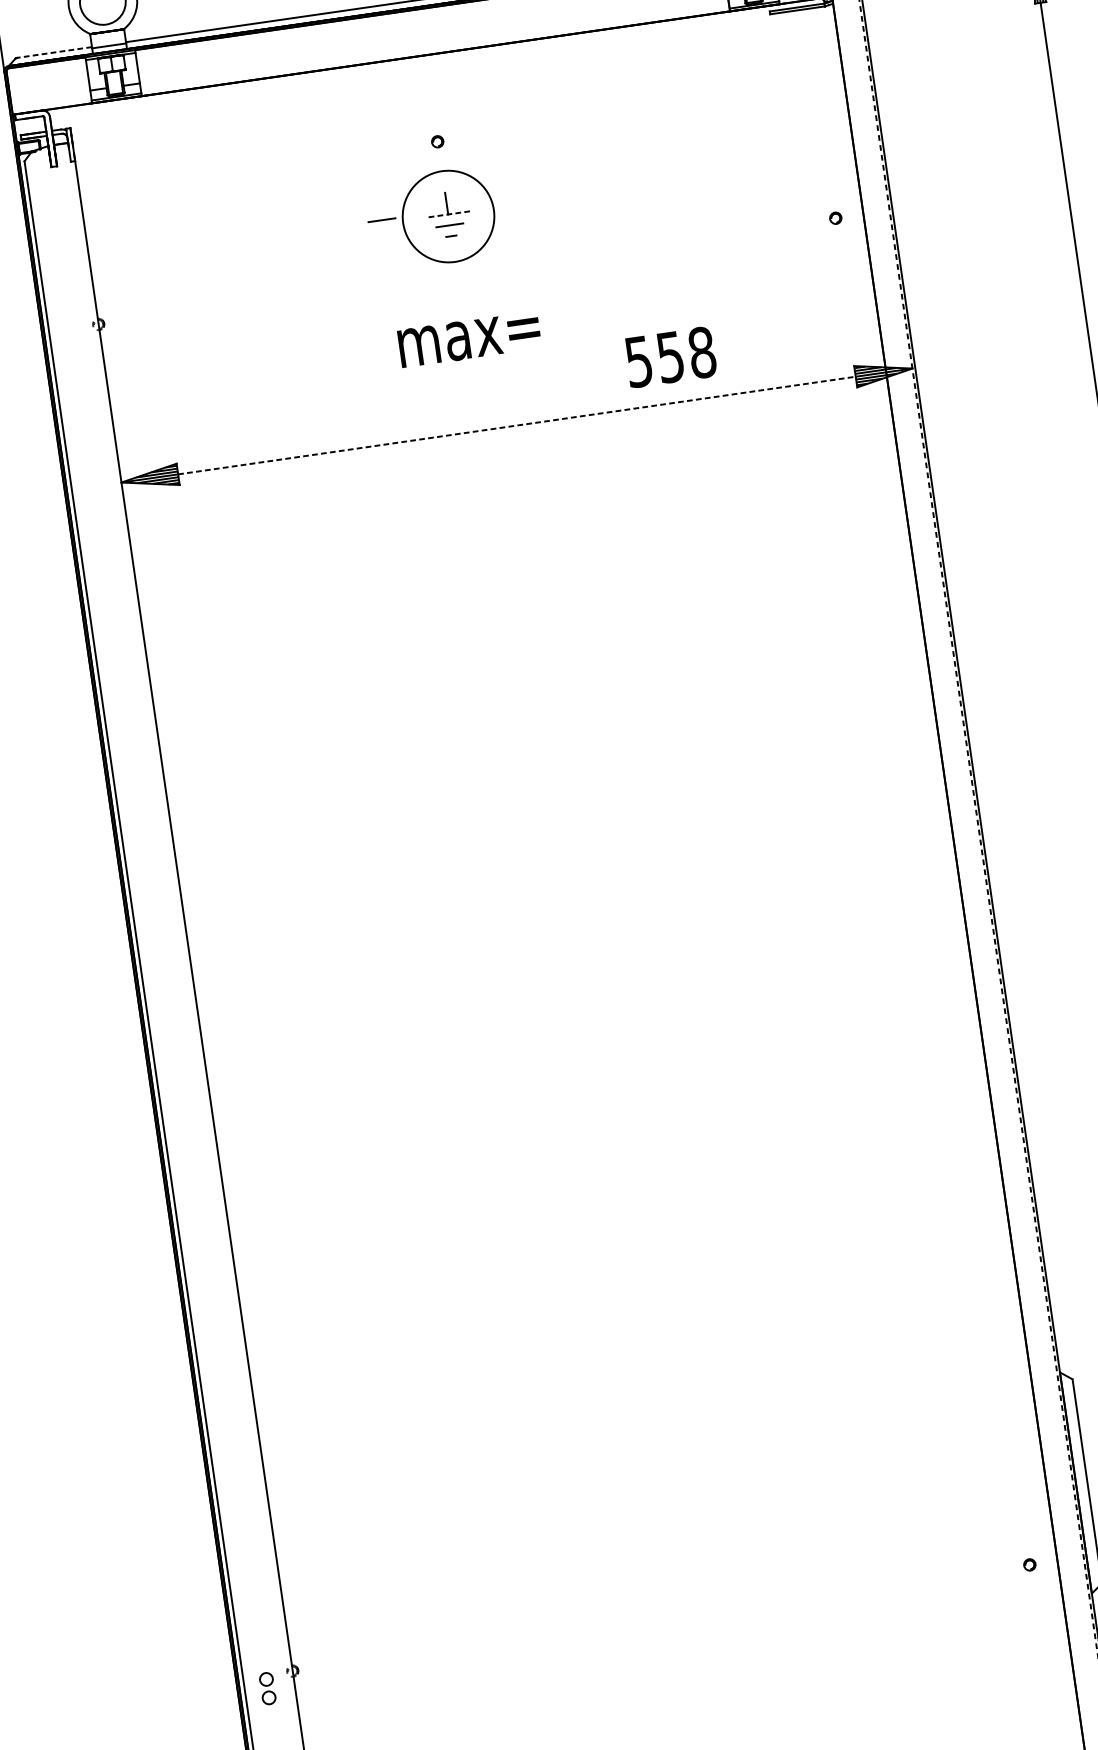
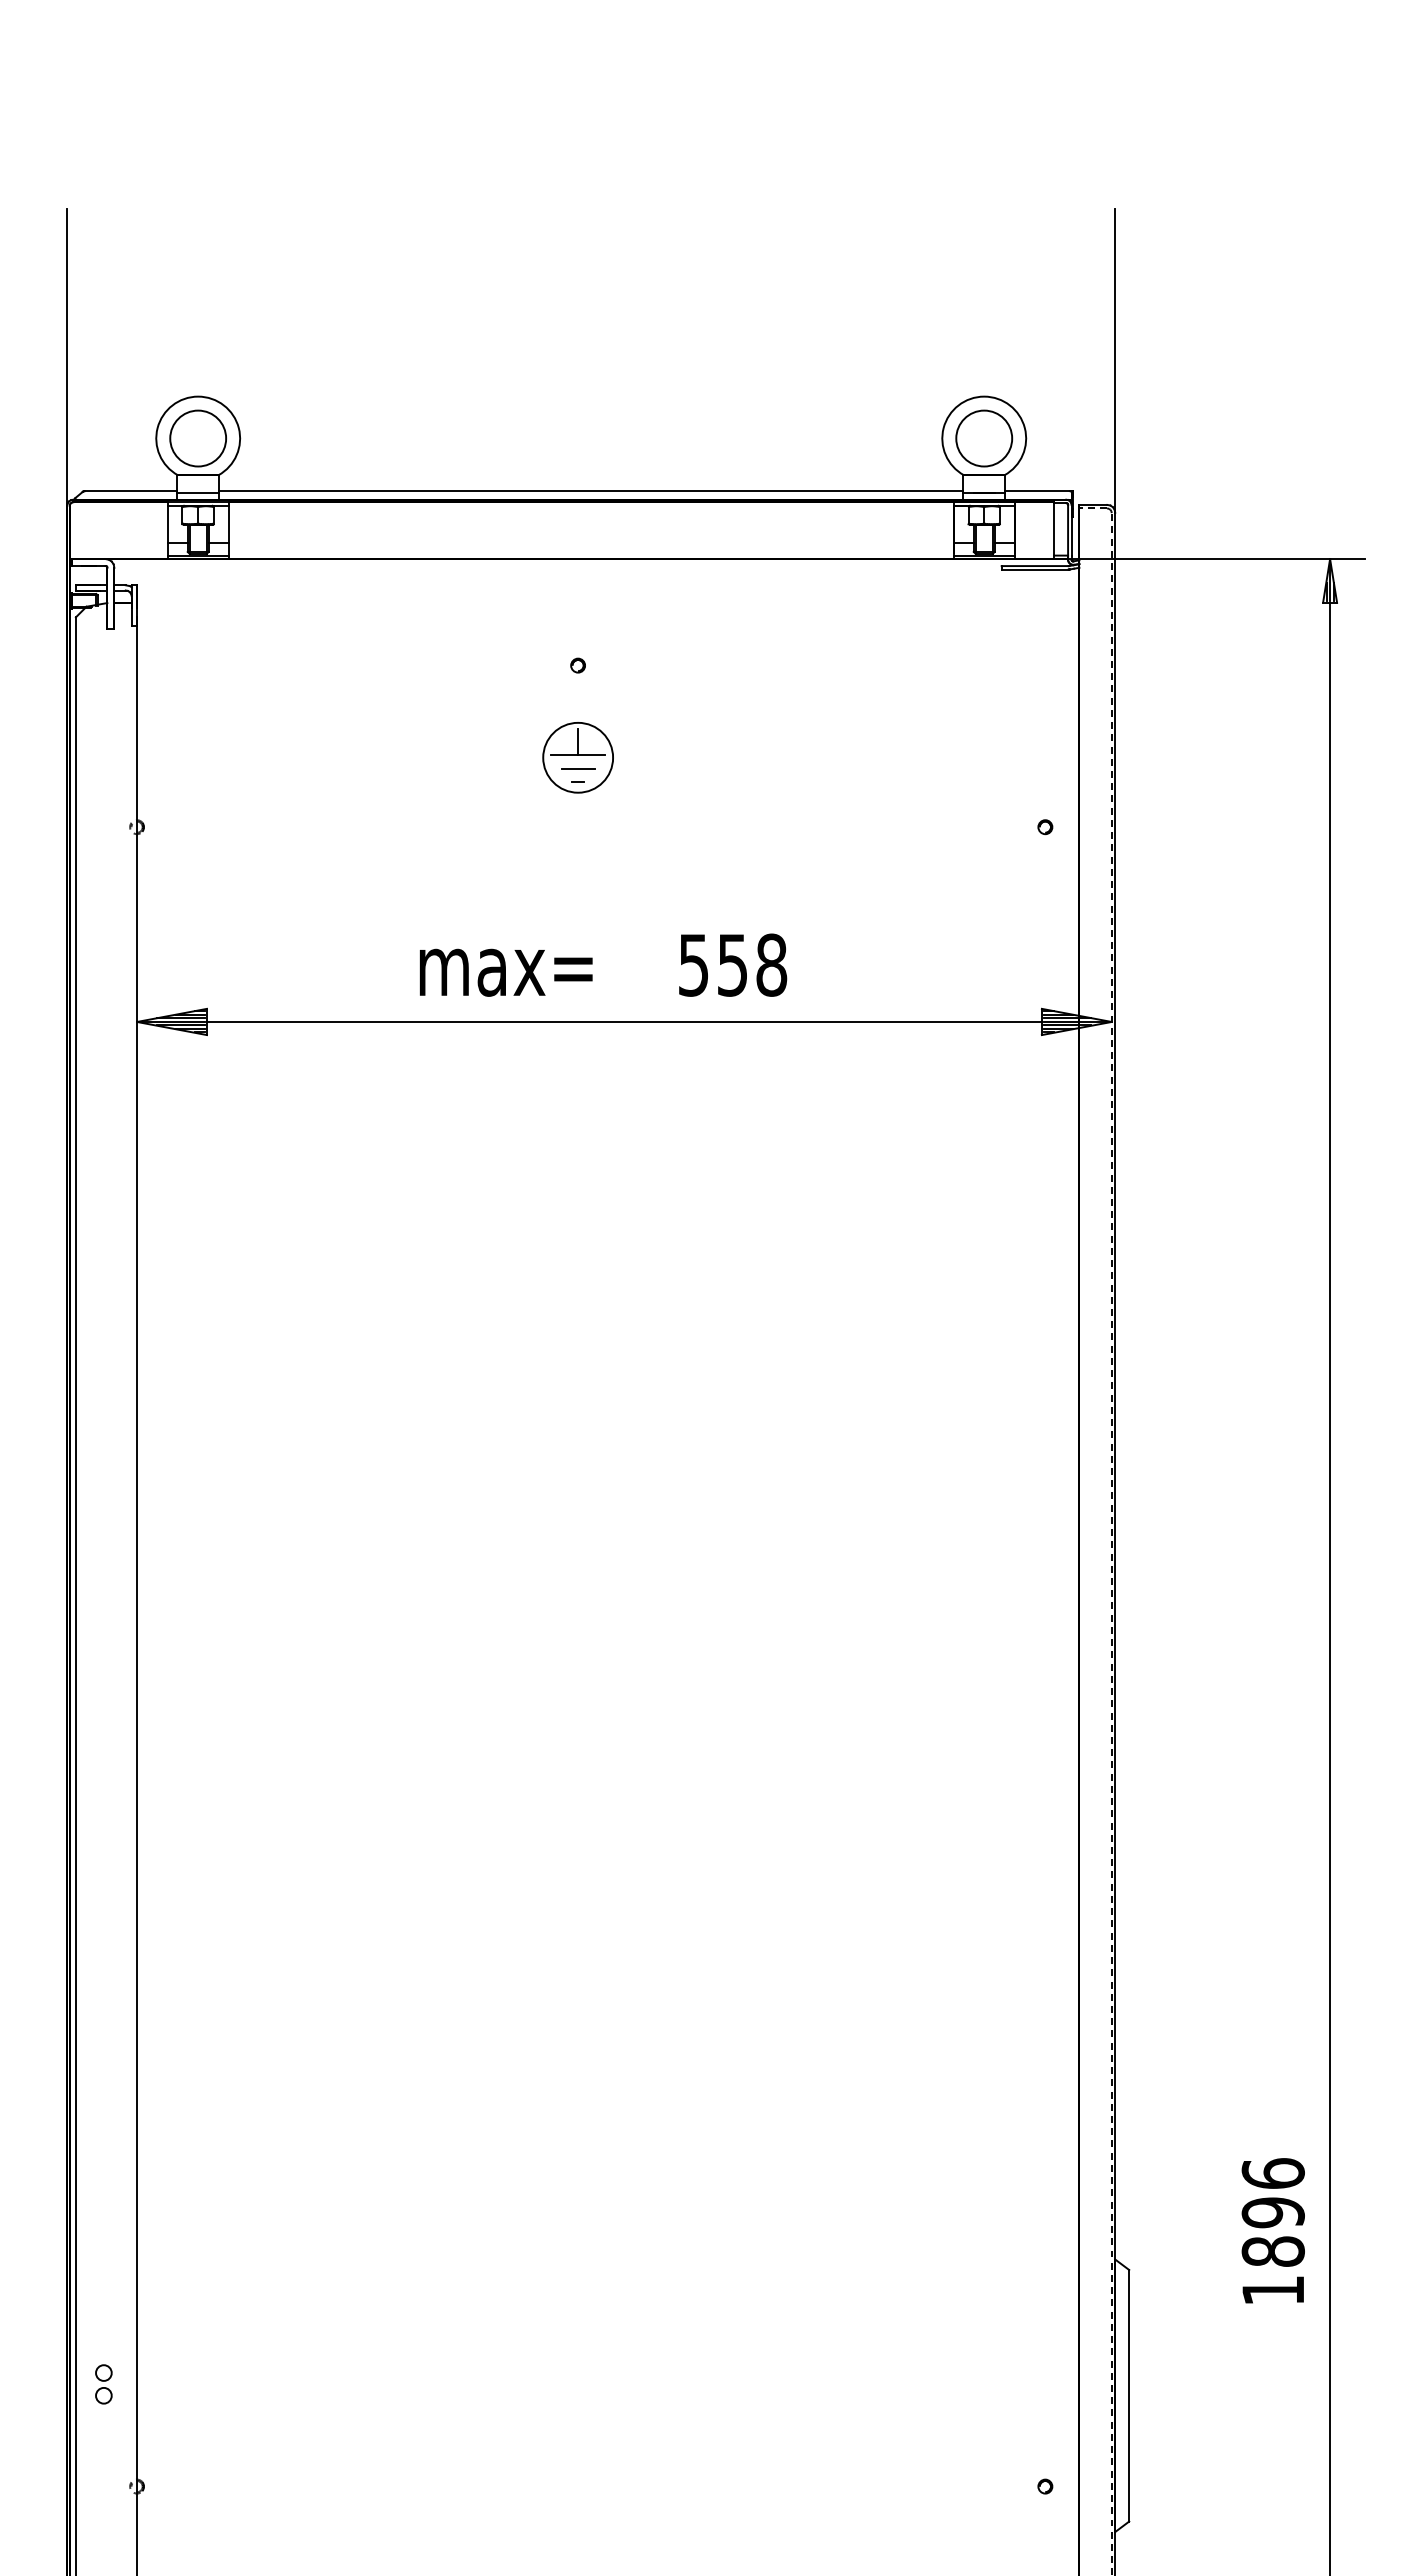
line: (54, 52) -> (130, 491), dashed -> solid
line: (448, 214) -> (578, 755), dashed -> solid
circle: (448, 216) -> (578, 757), size x0.62
line: (382, 220) -> (497, 750), removed
text: (469, 339) -> (506, 972), moved
text: (671, 356) -> (733, 964), moved
line: (516, 425) -> (624, 1021), dashed -> solid
part: (267, 1688) -> (103, 2384), moved

